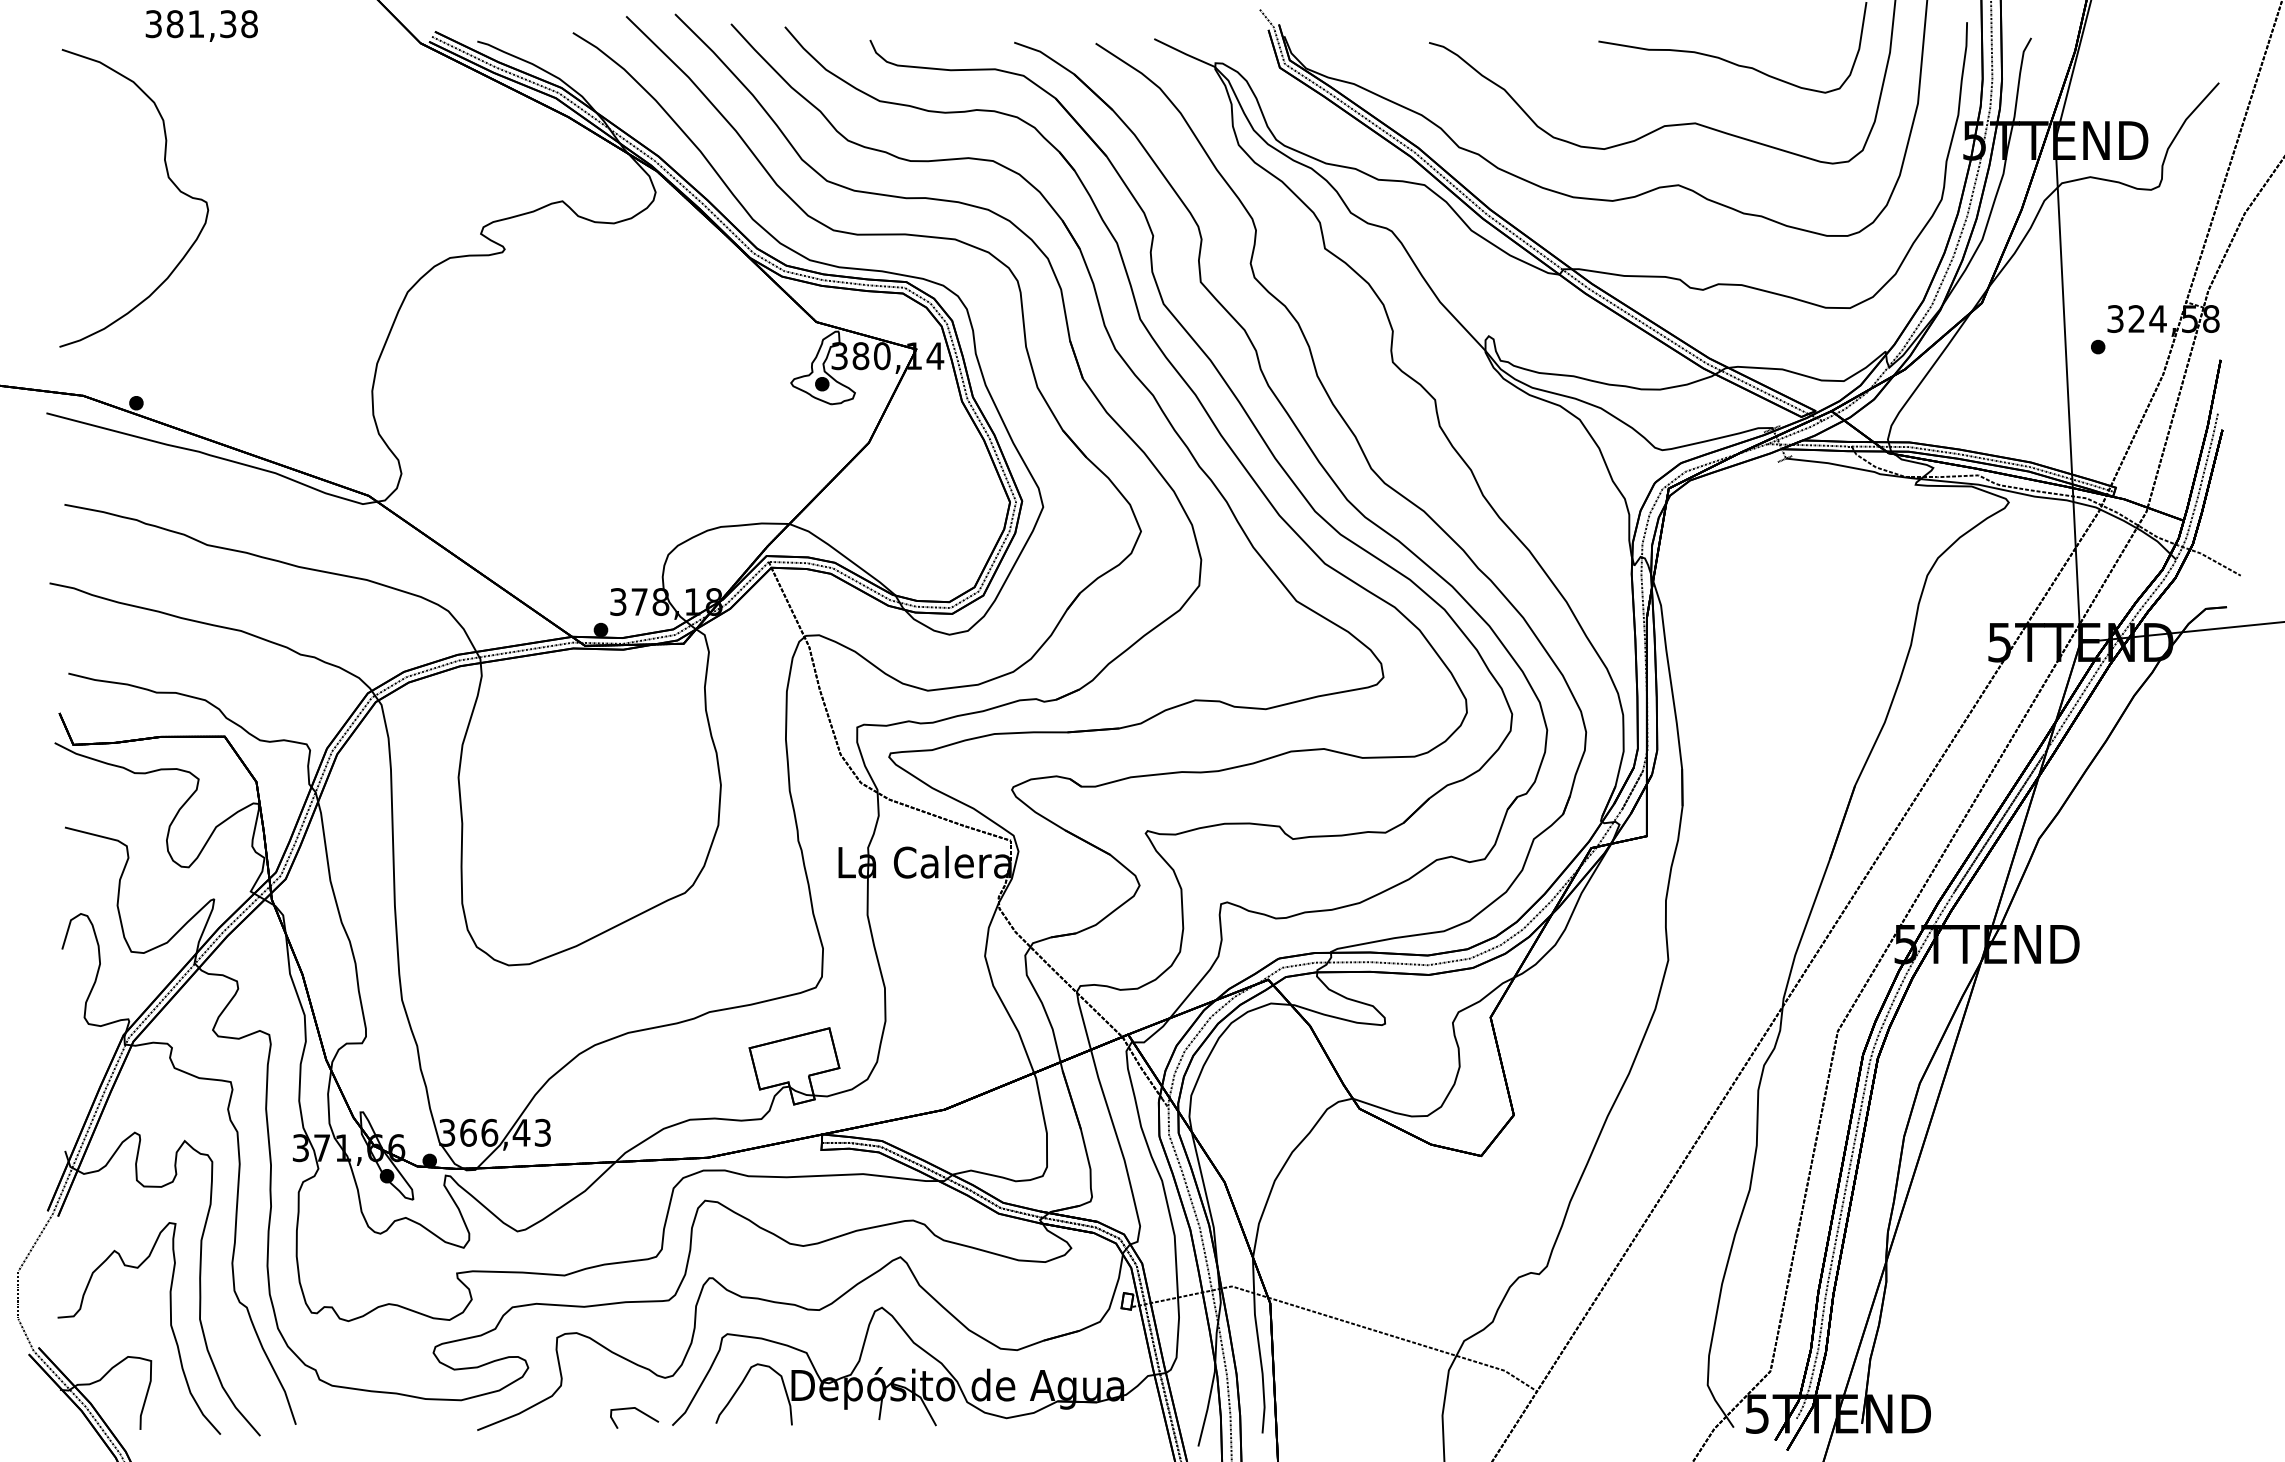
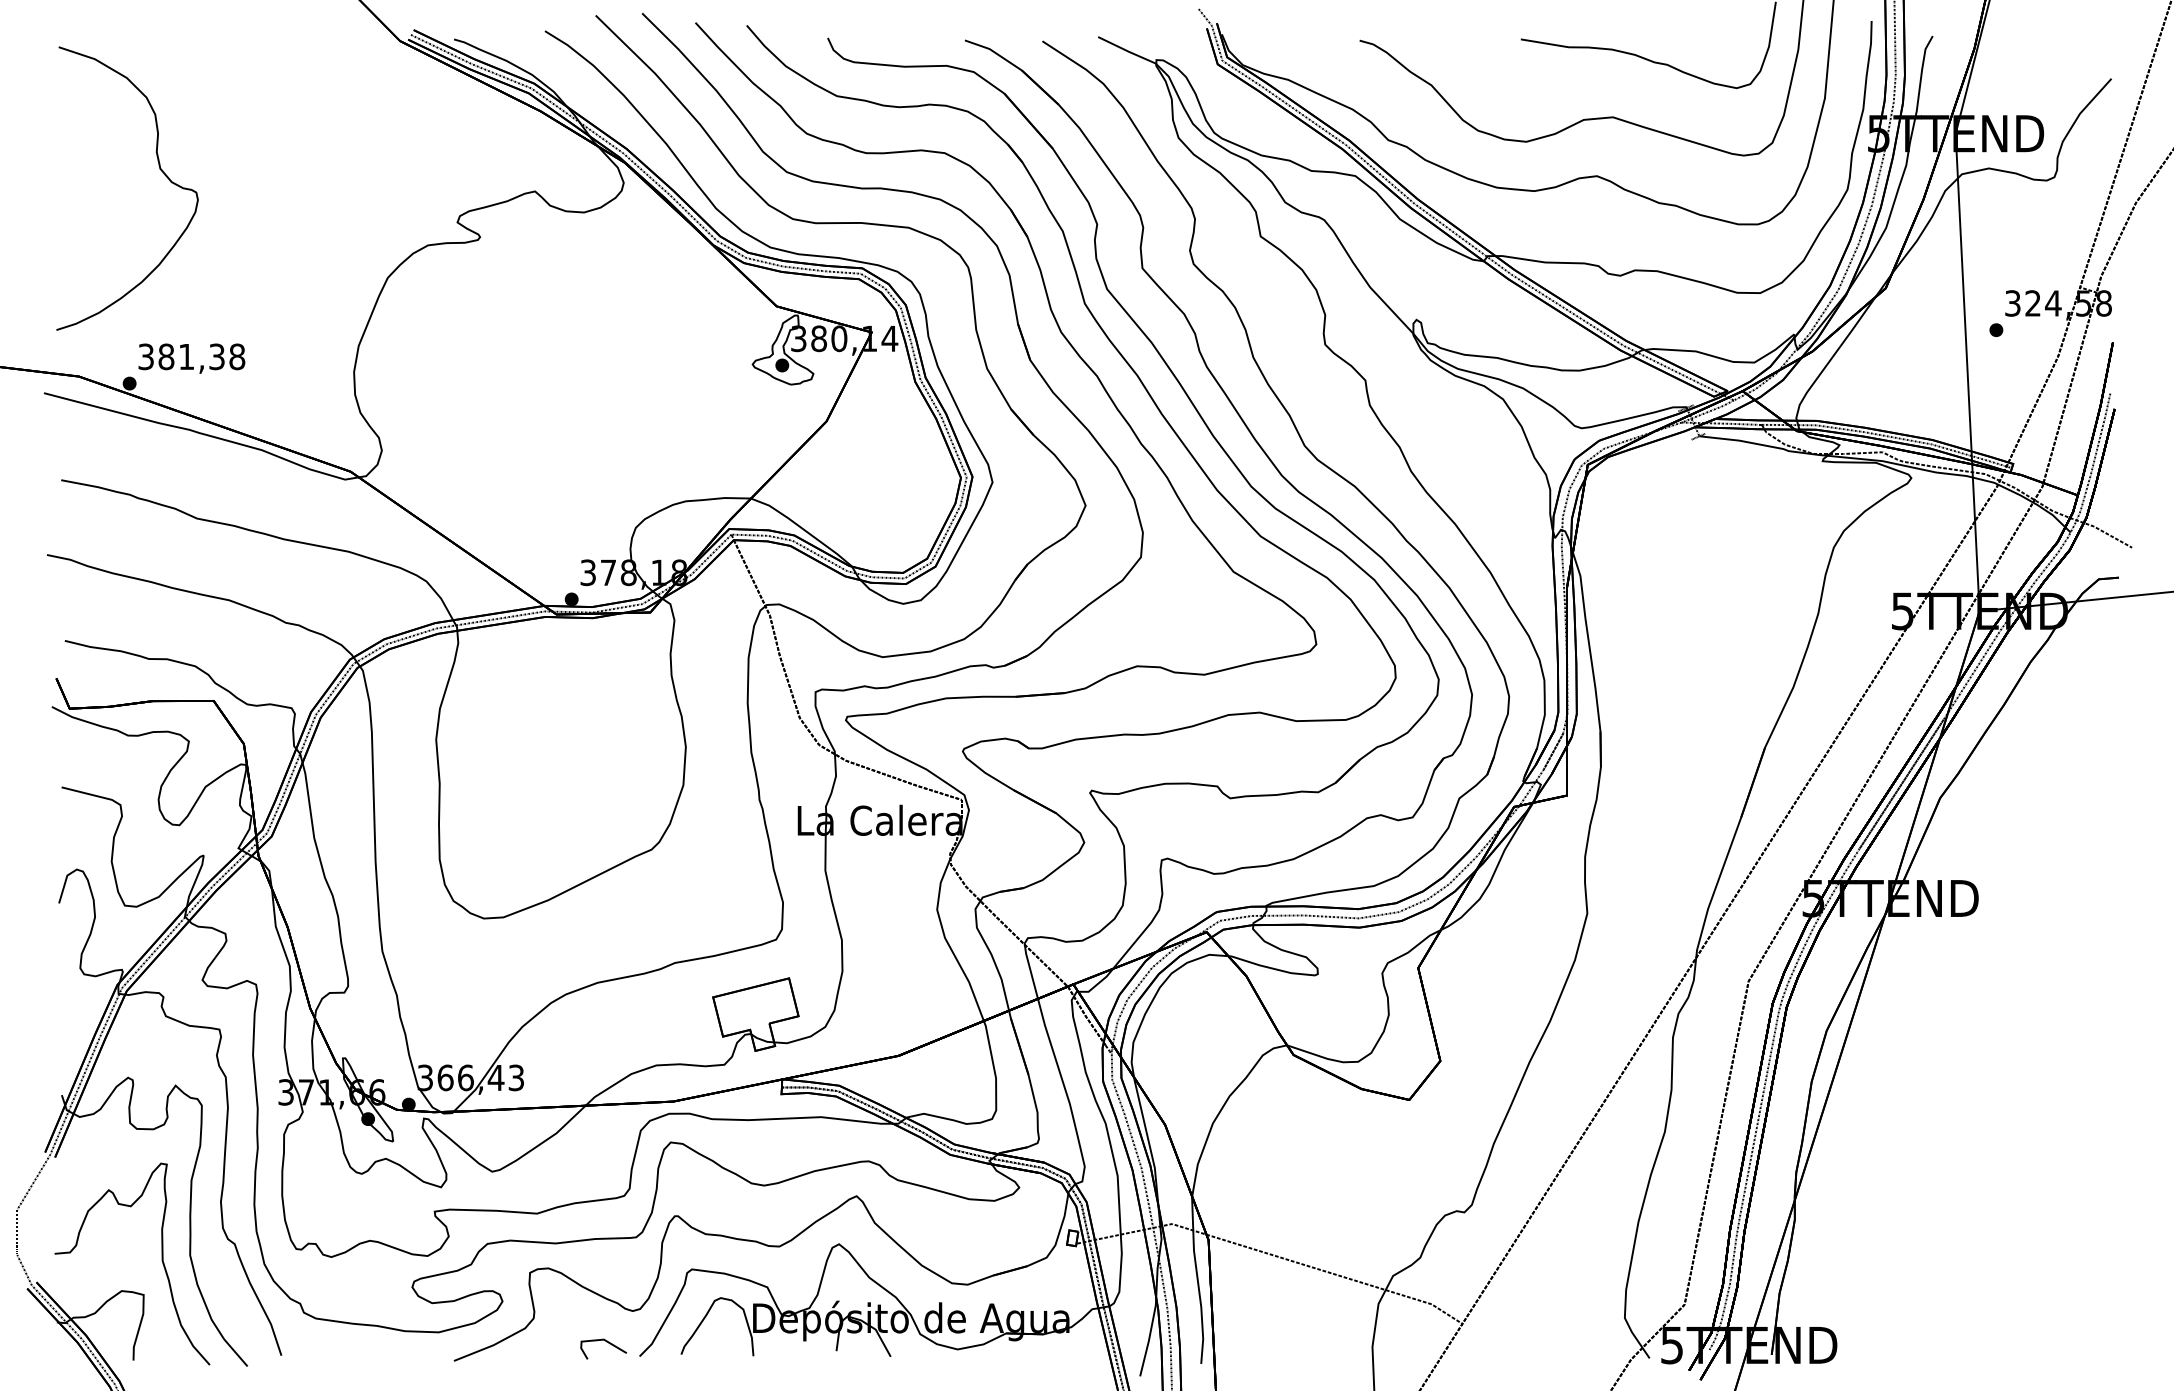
text: (201, 25) -> (191, 358), moved

